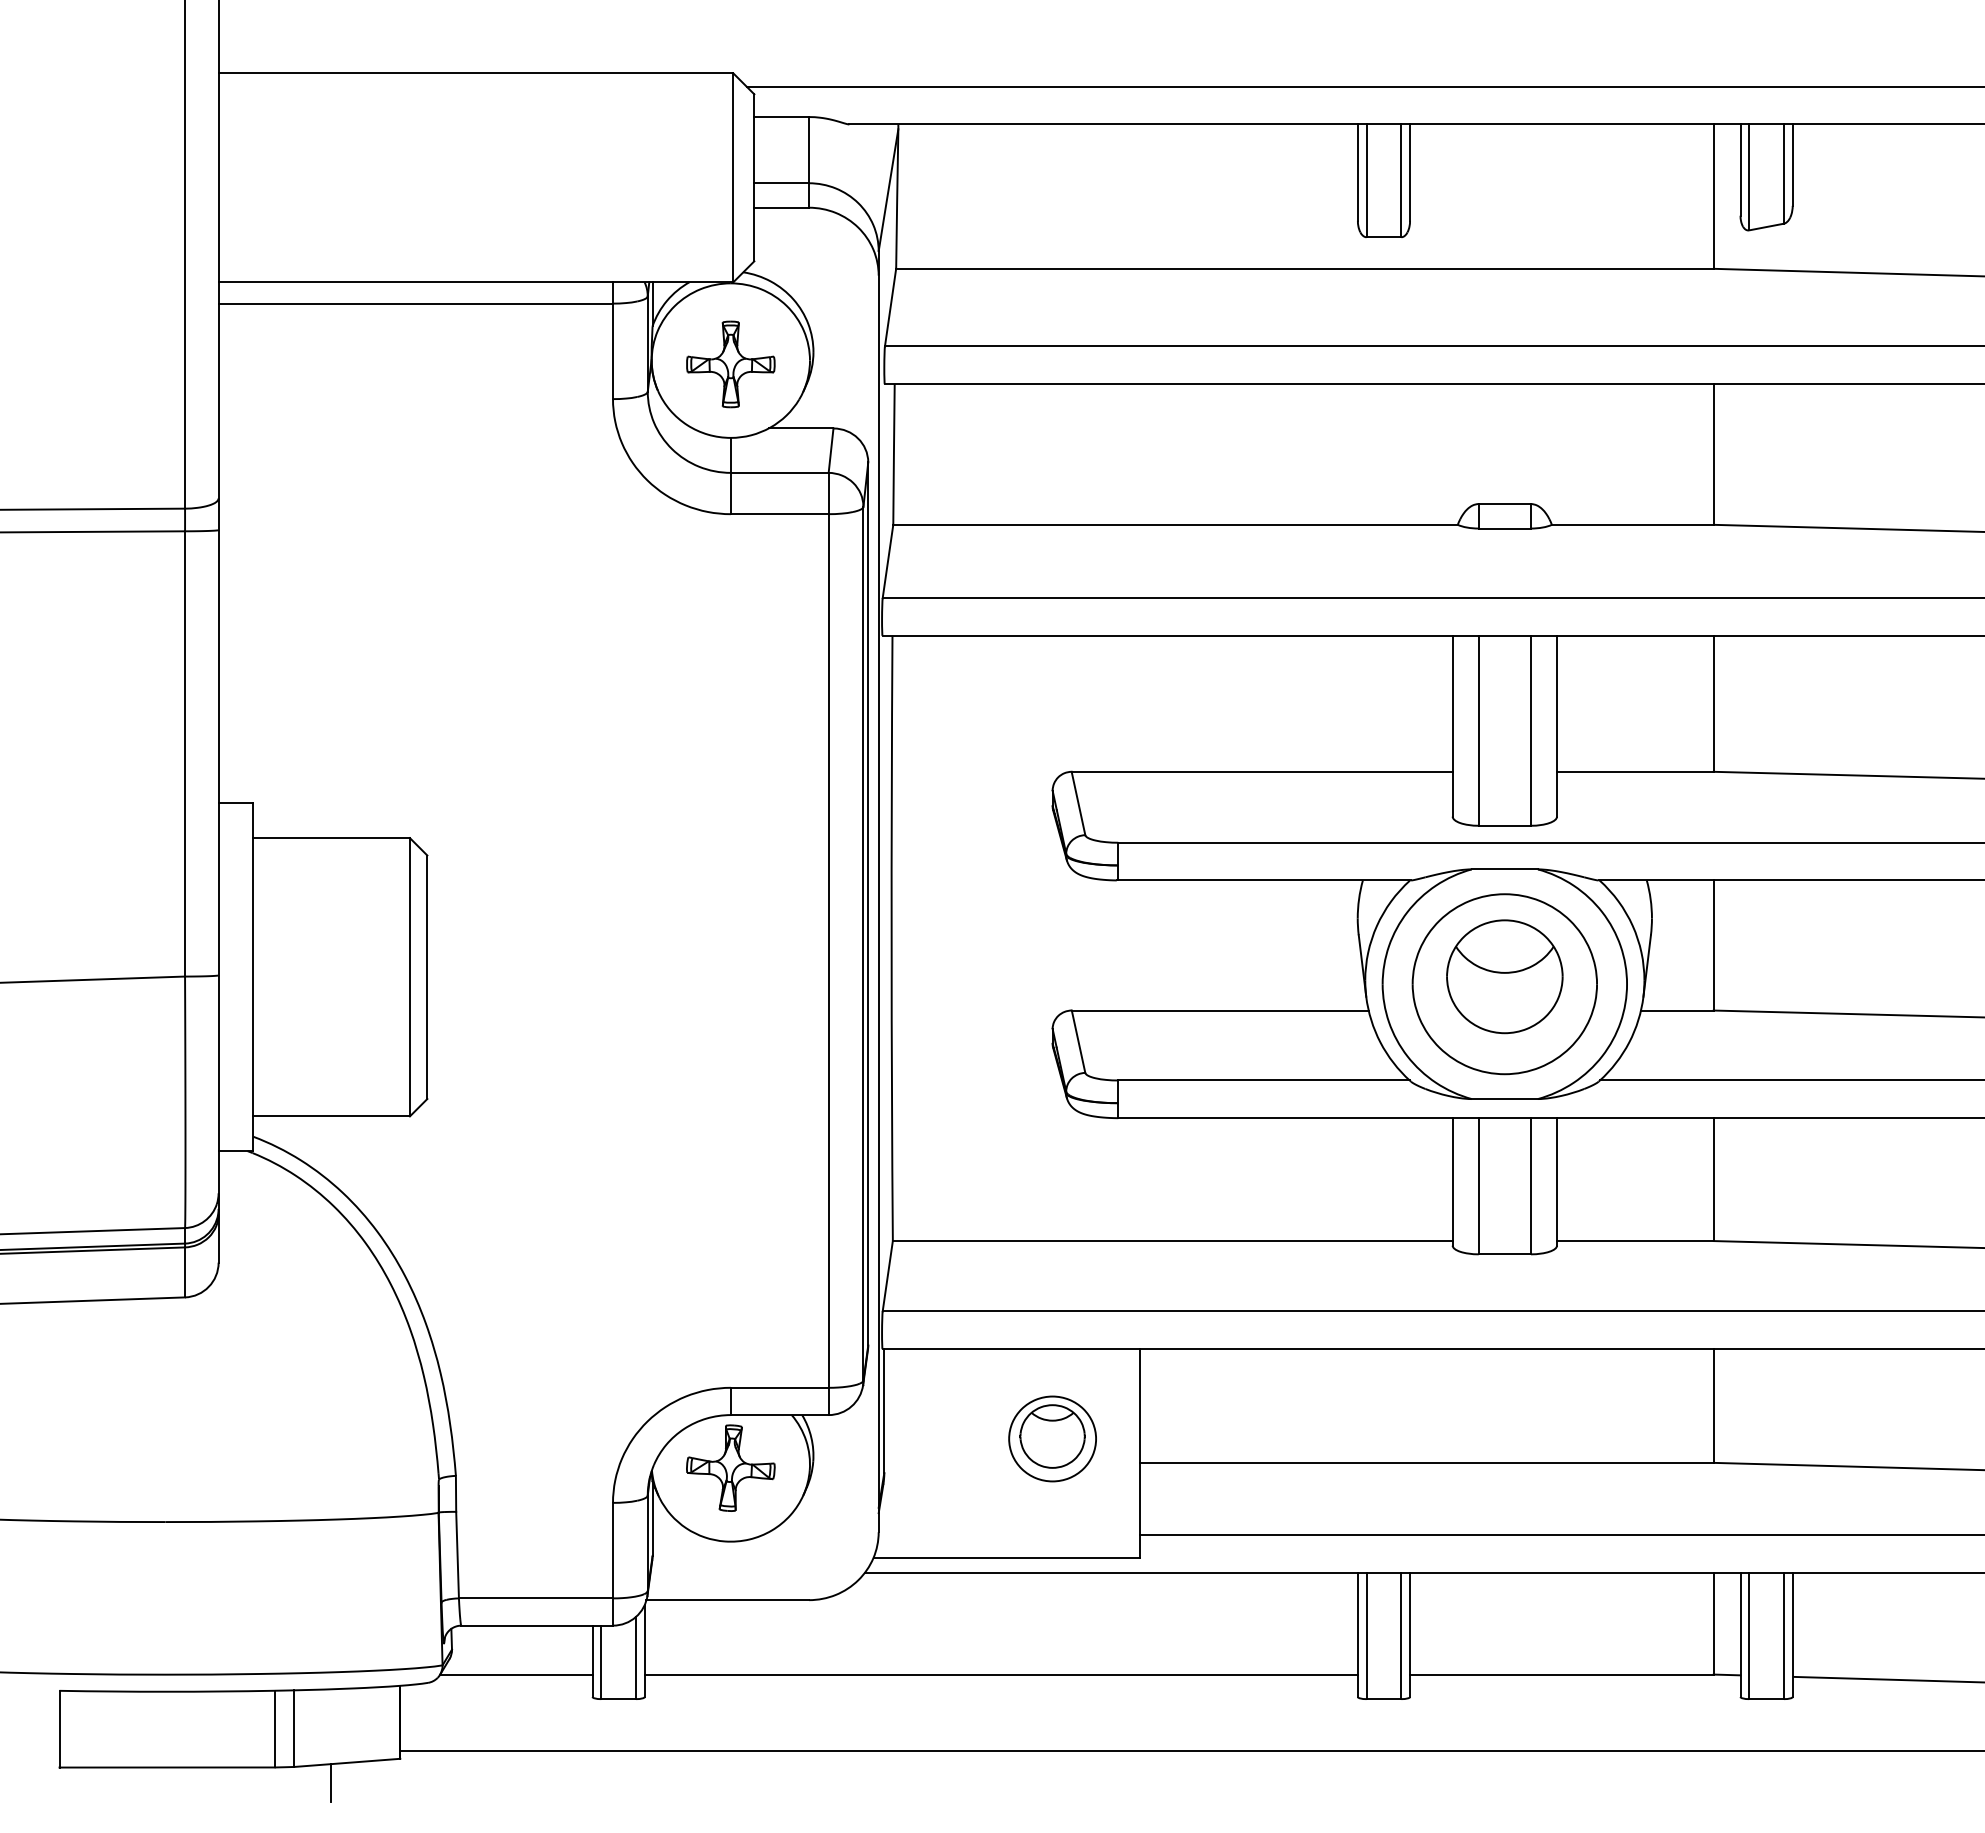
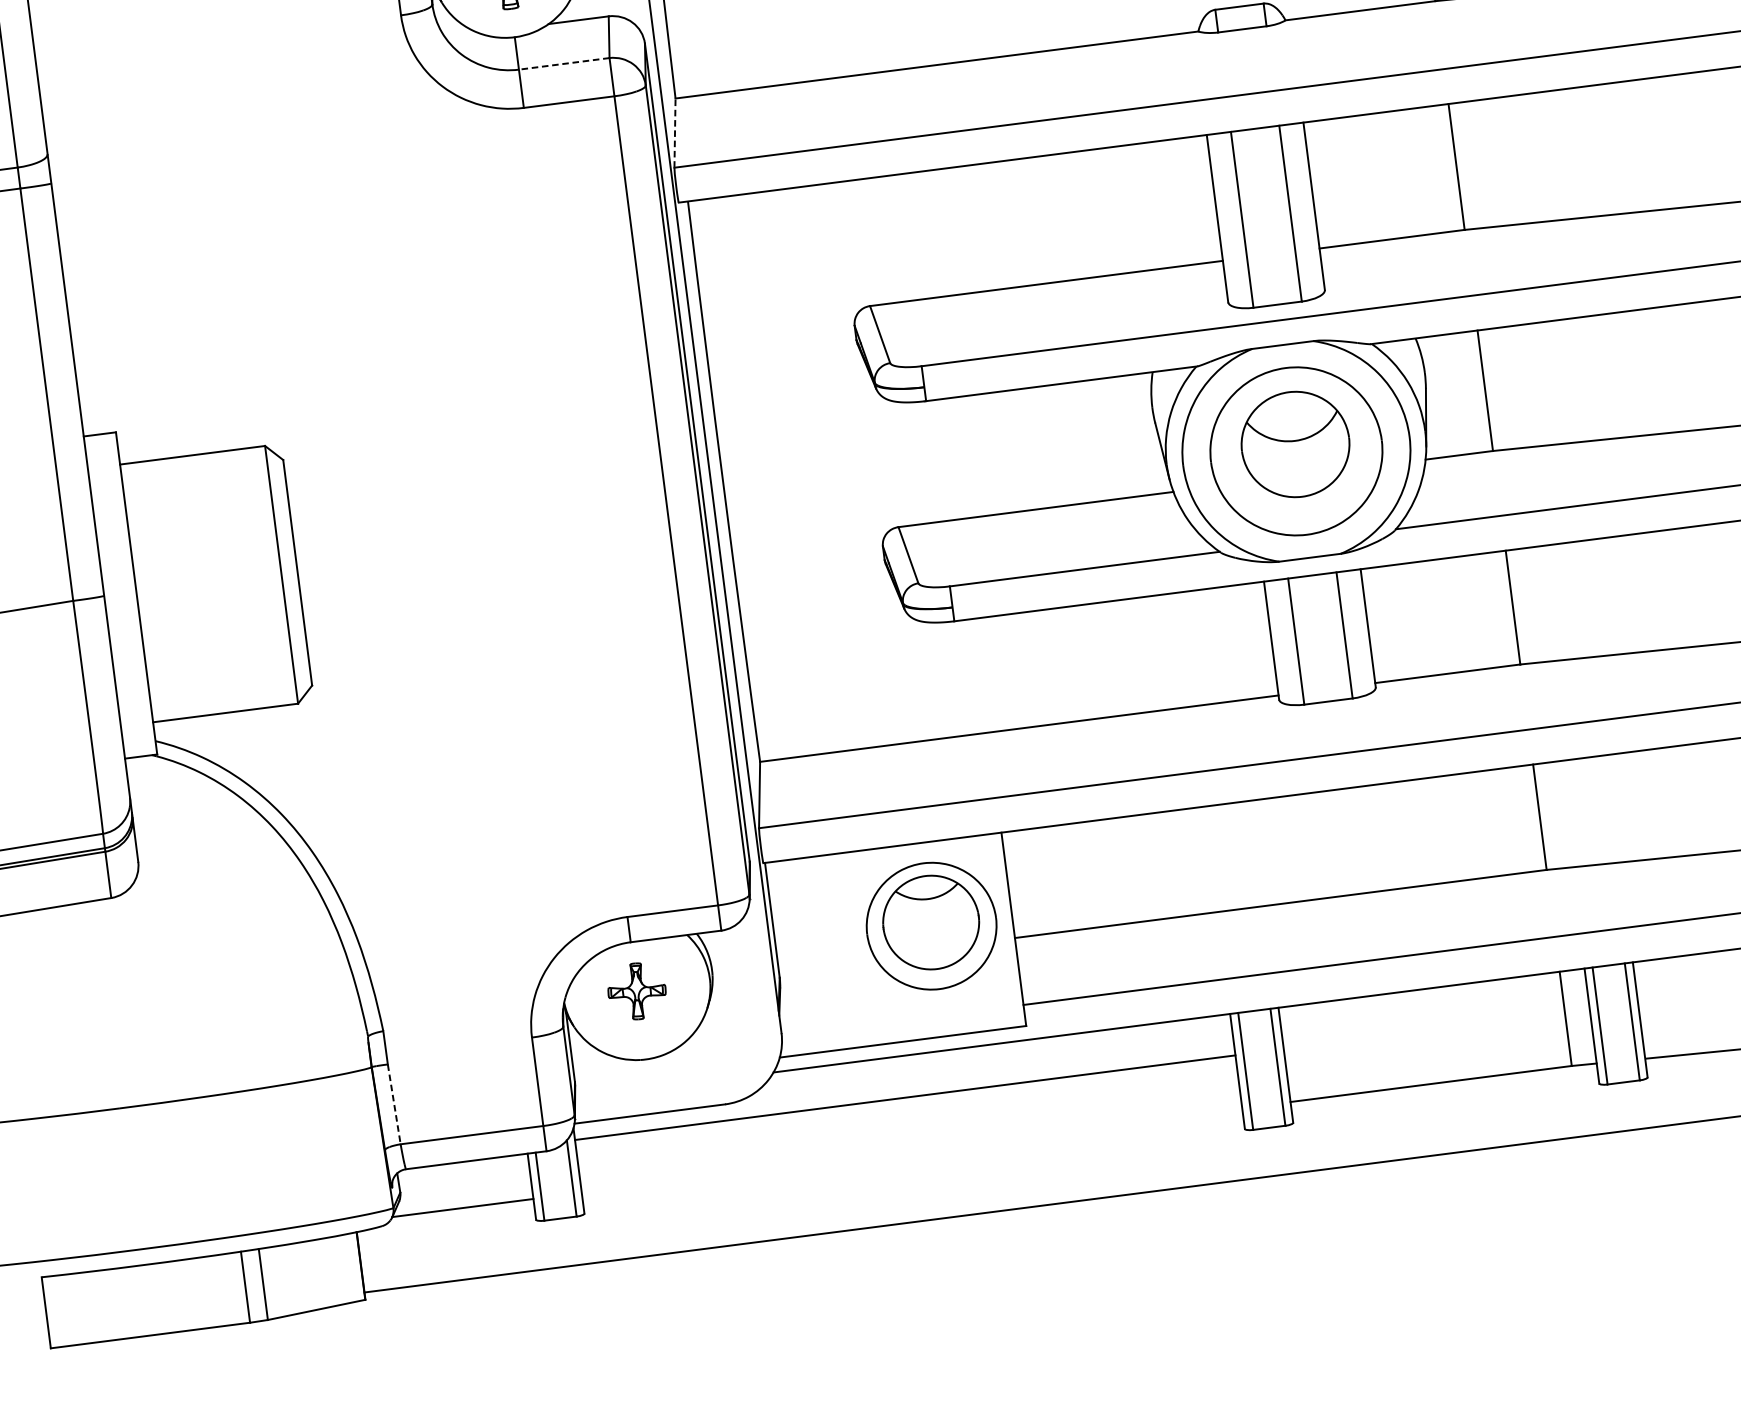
line: (779, 472) -> (563, 63), solid -> dashed
line: (888, 561) -> (675, 133), solid -> dashed
part: (1052, 1438) -> (931, 925), size x1.6
part: (730, 1467) -> (636, 990), size x0.7
line: (457, 1555) -> (394, 1104), solid -> dashed
line: (1000, 1674) -> (904, 1097), moved
line: (330, 1782) -> (303, 1330), removed

